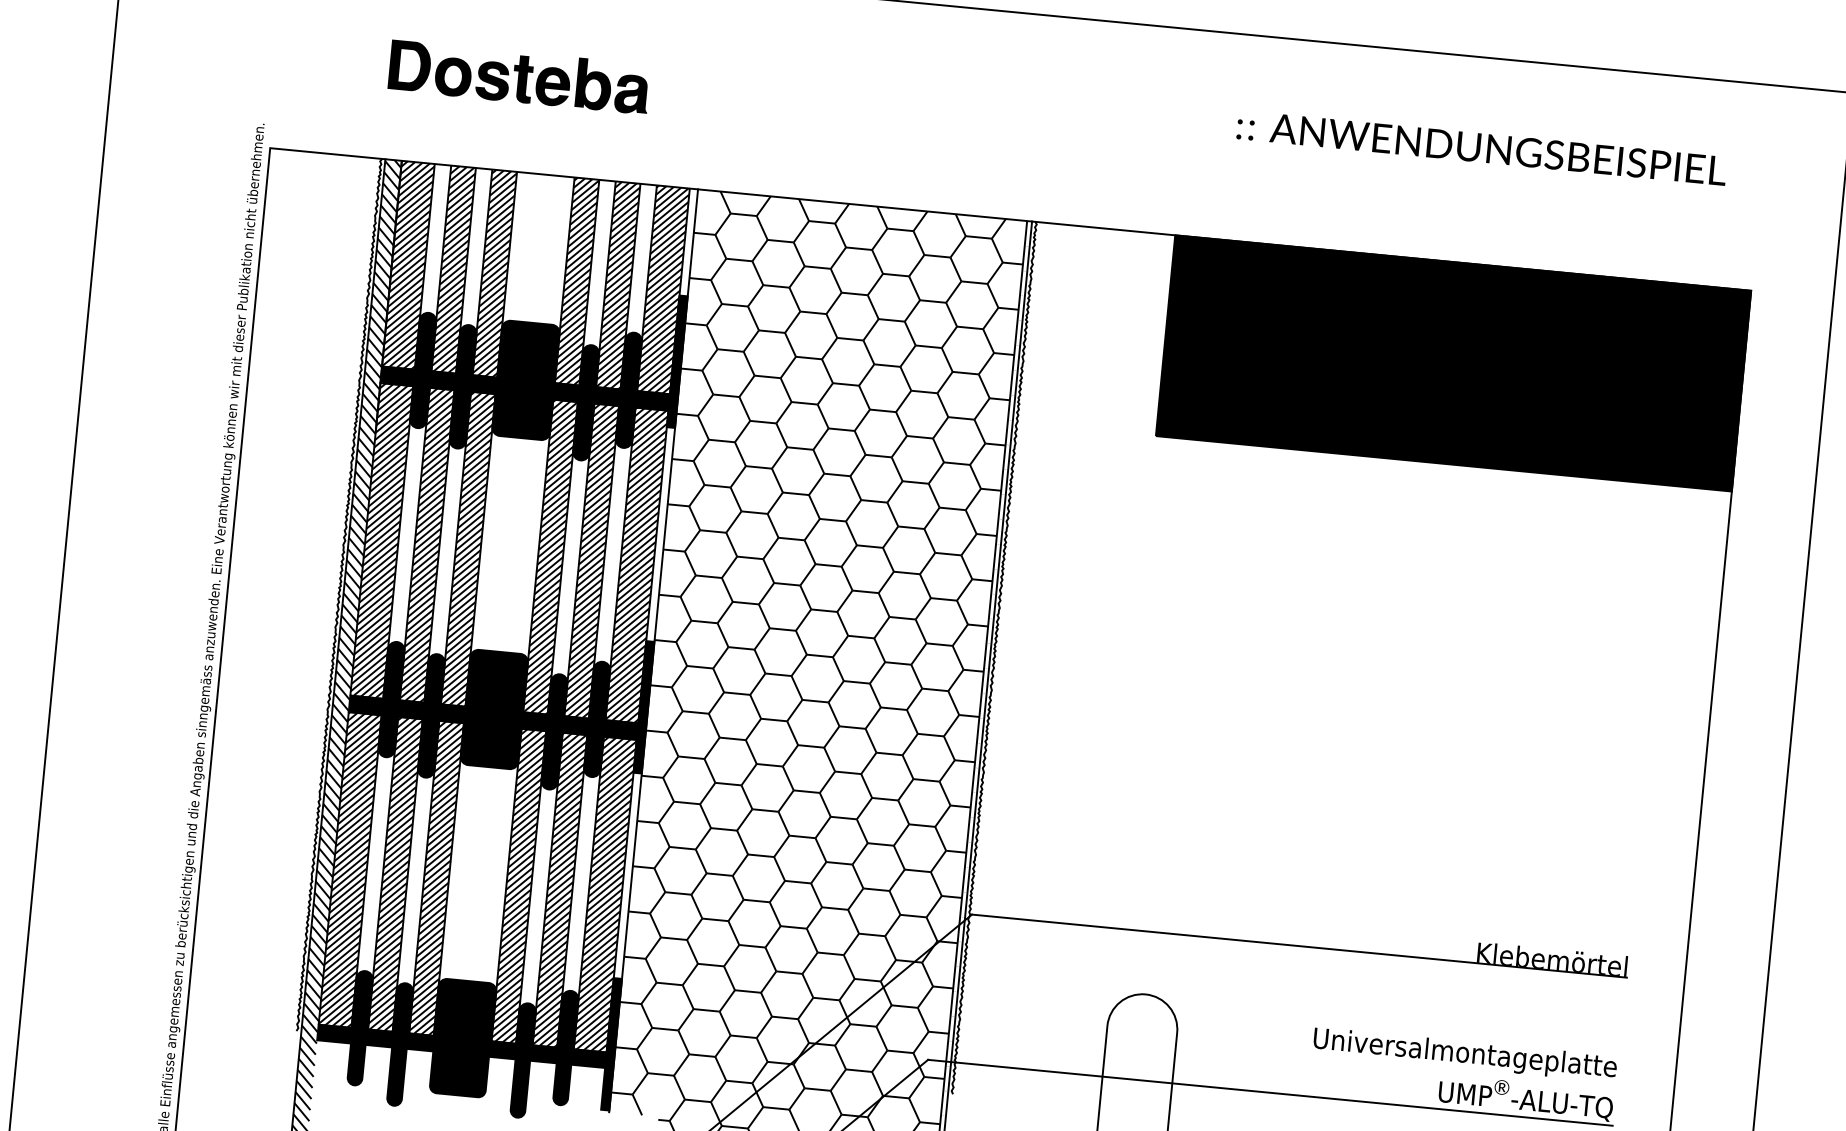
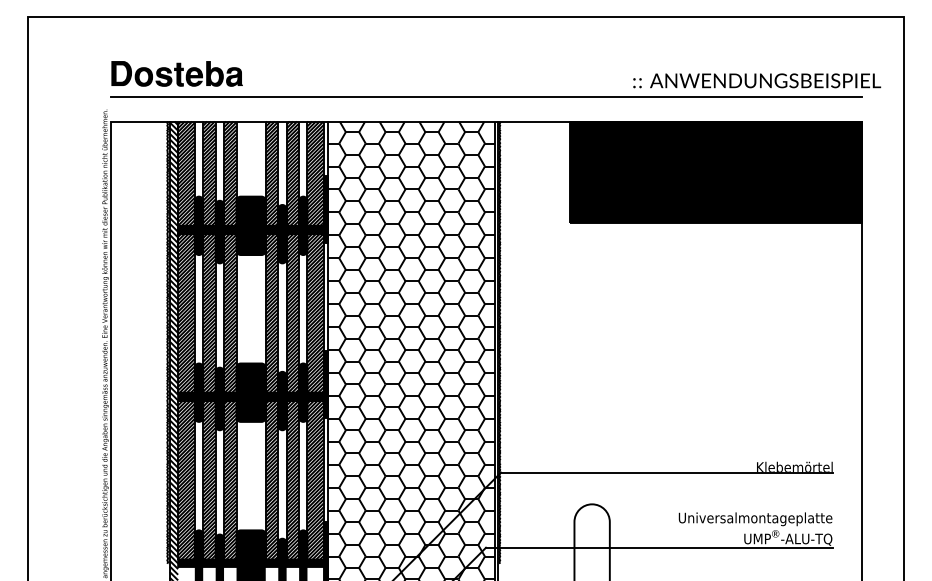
part: (518, 76) -> (176, 73), moved
text: (1482, 147) -> (757, 80), moved
line: (1014, 170) -> (486, 96), added

